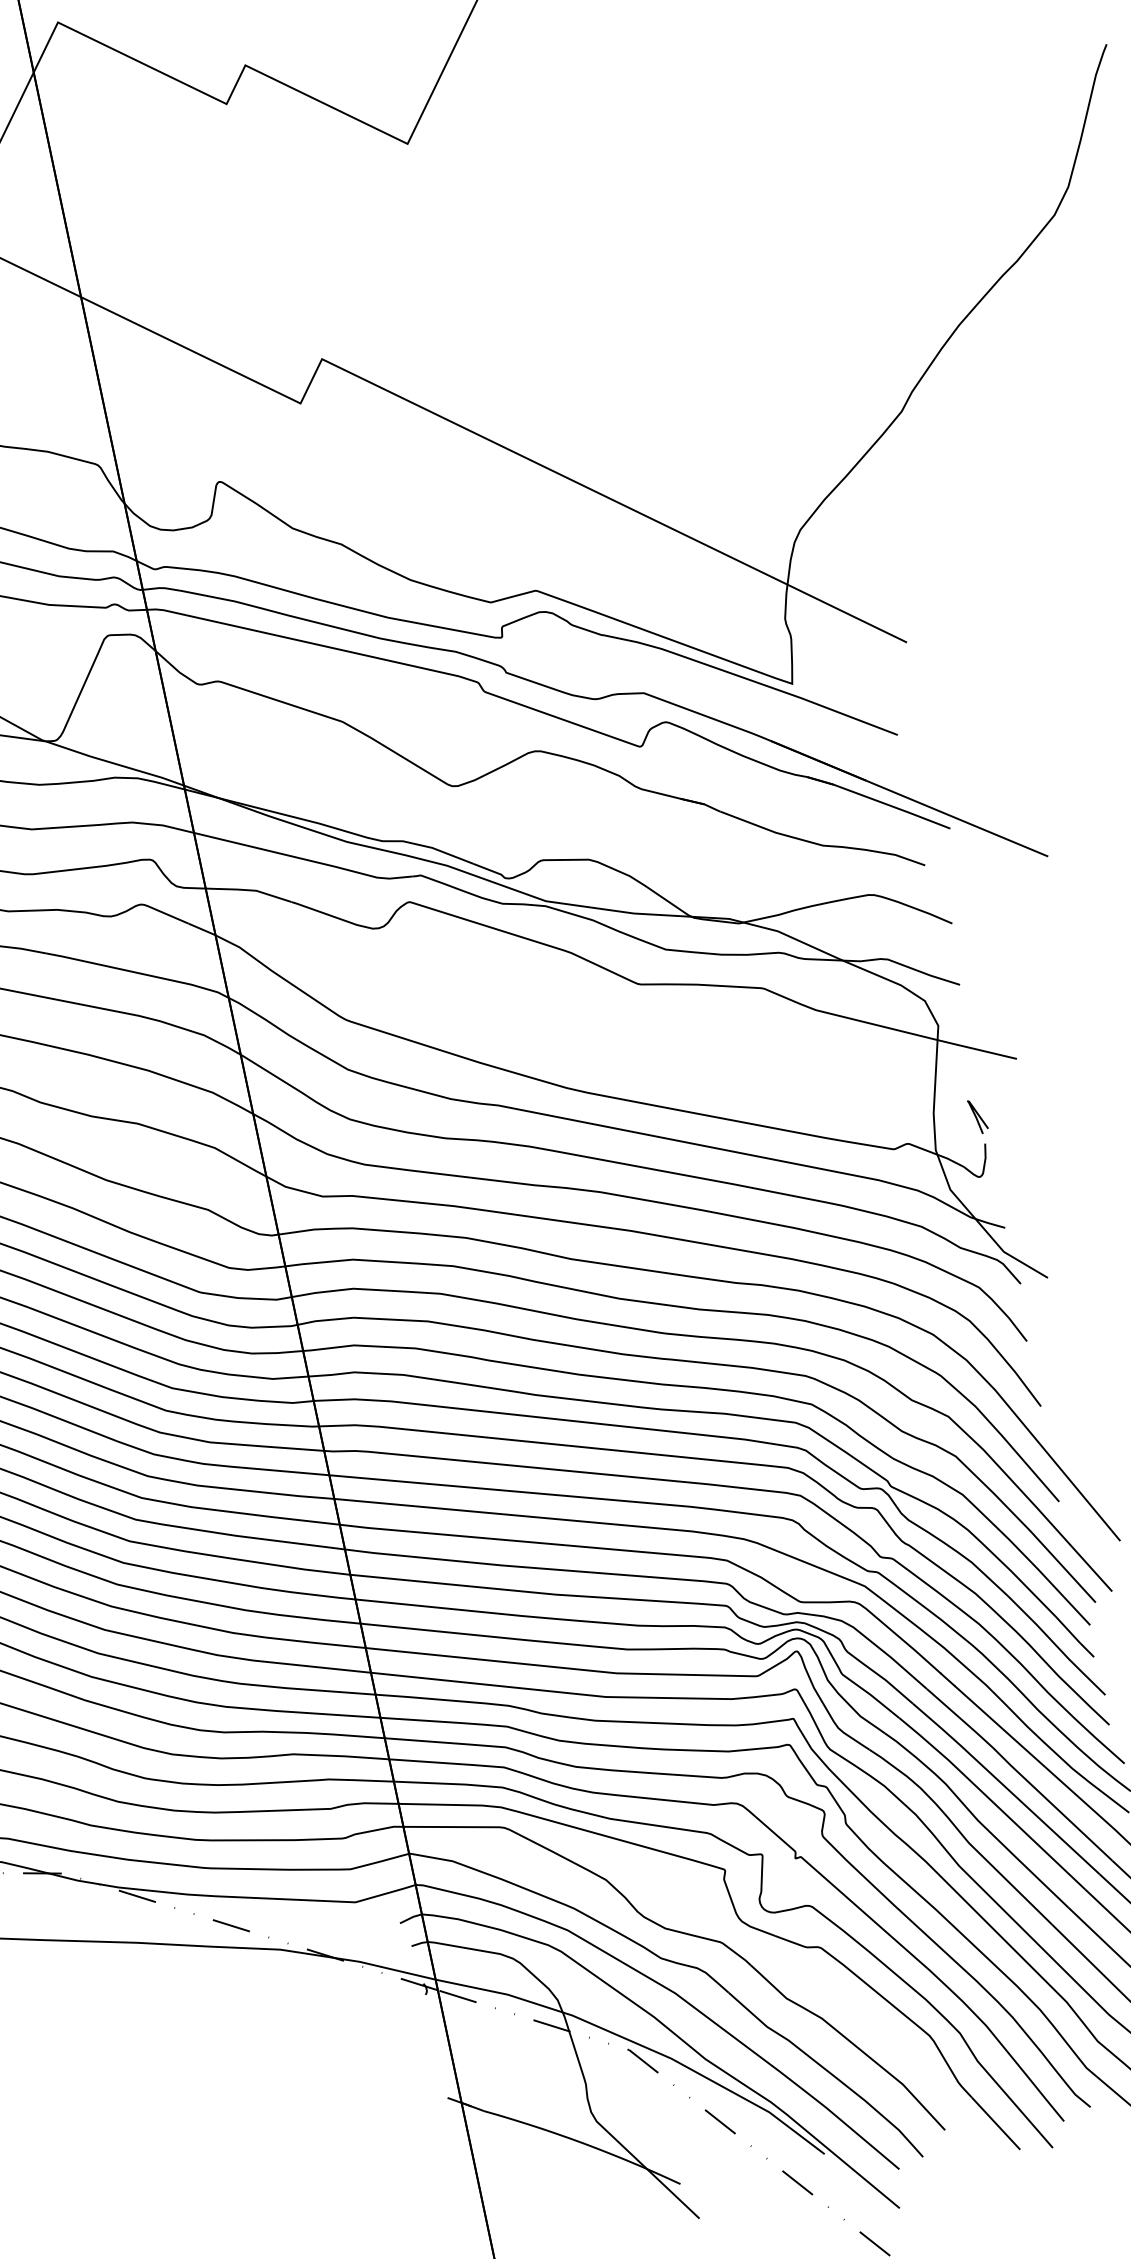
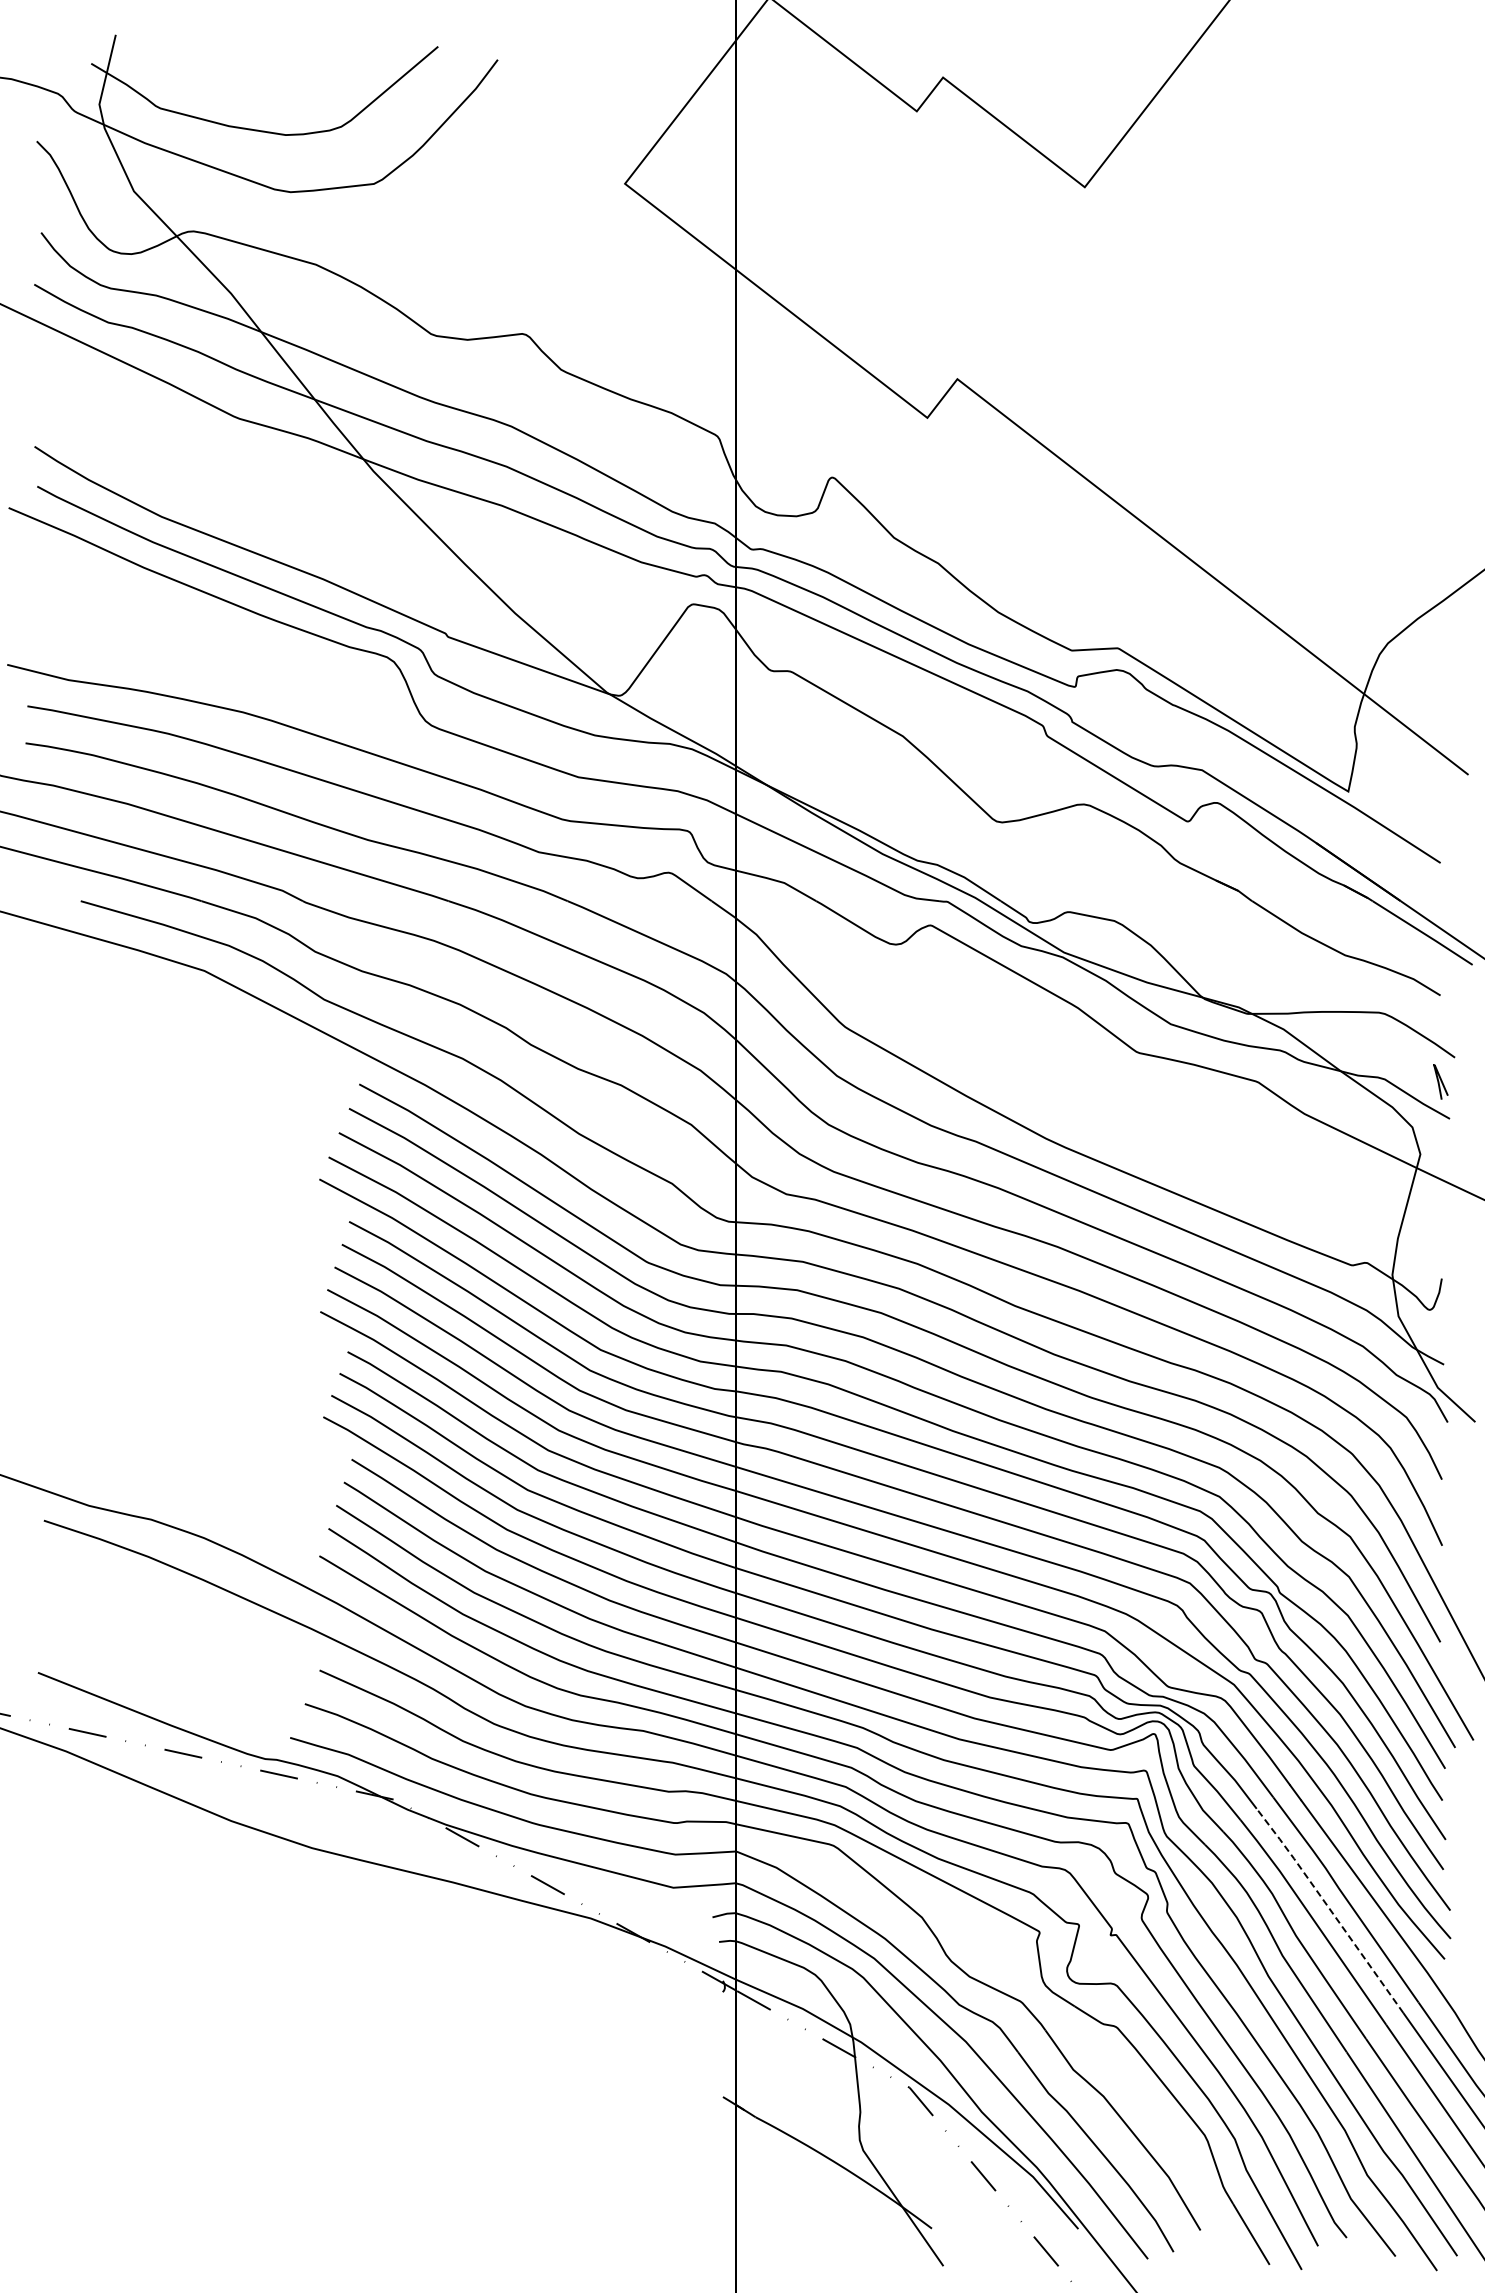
curve: (978, 1116) -> (1440, 1081), moved
line: (1005, 1787) -> (1329, 1909), solid -> dashed

